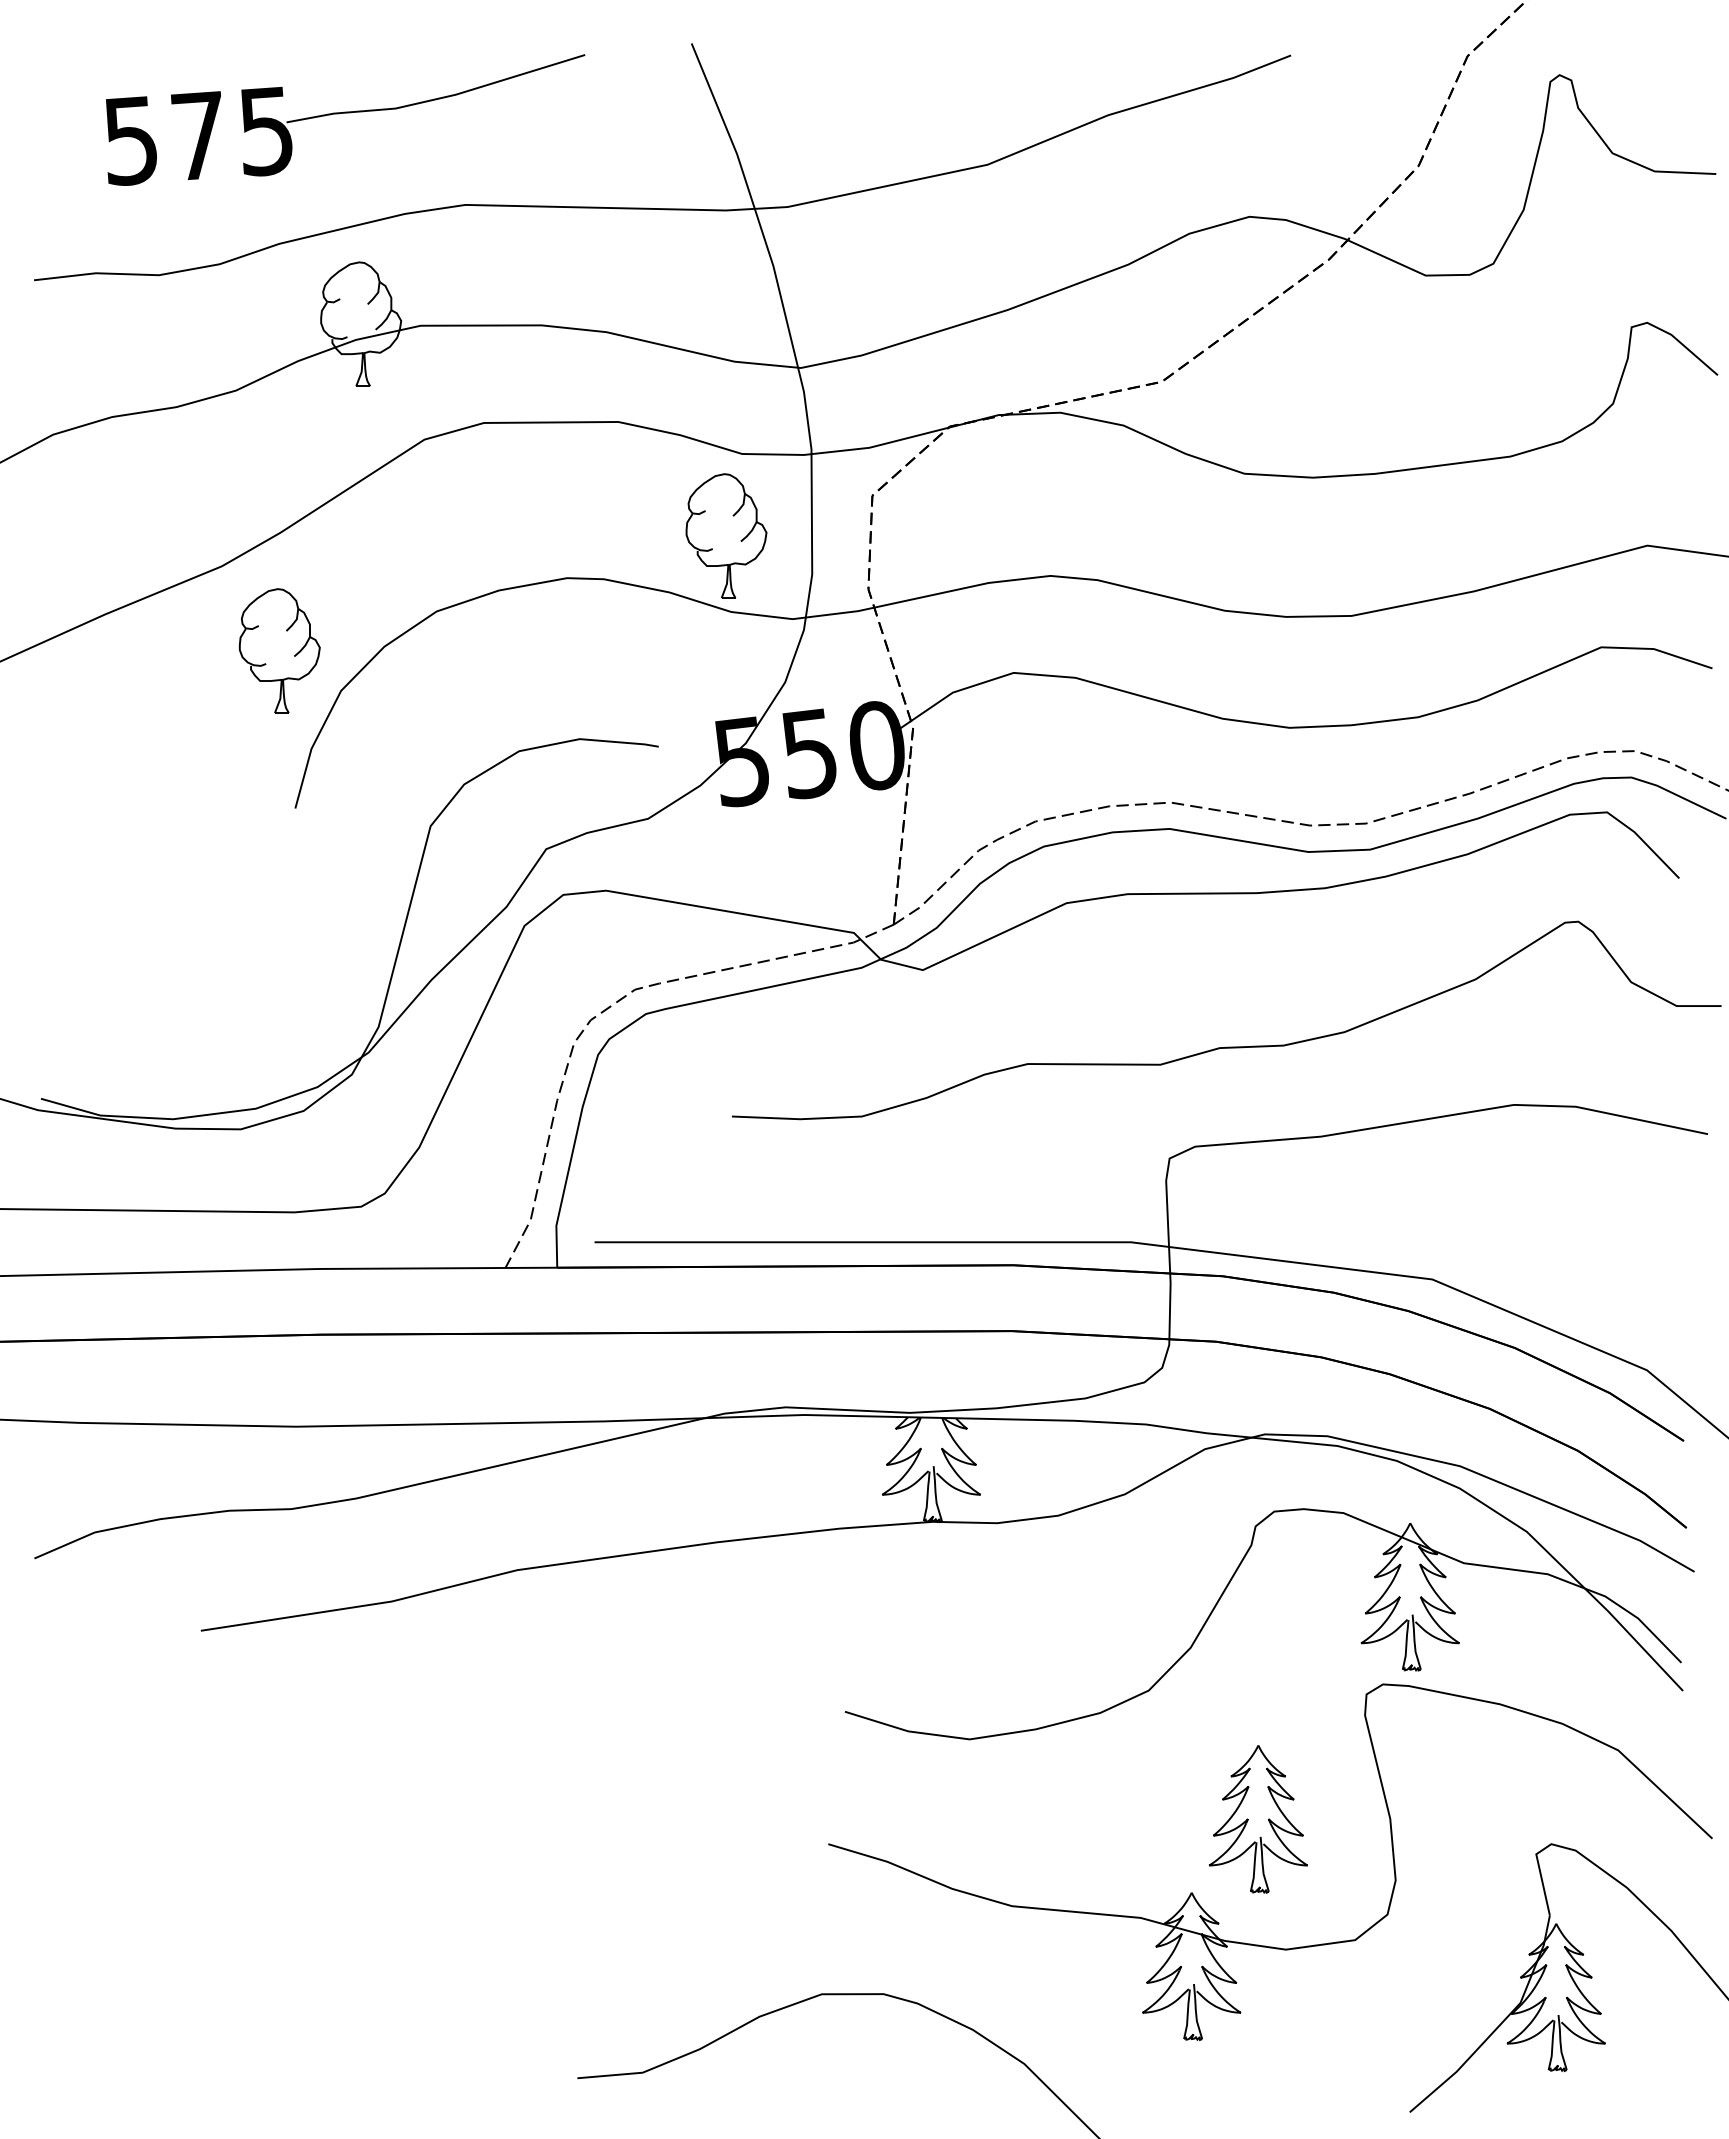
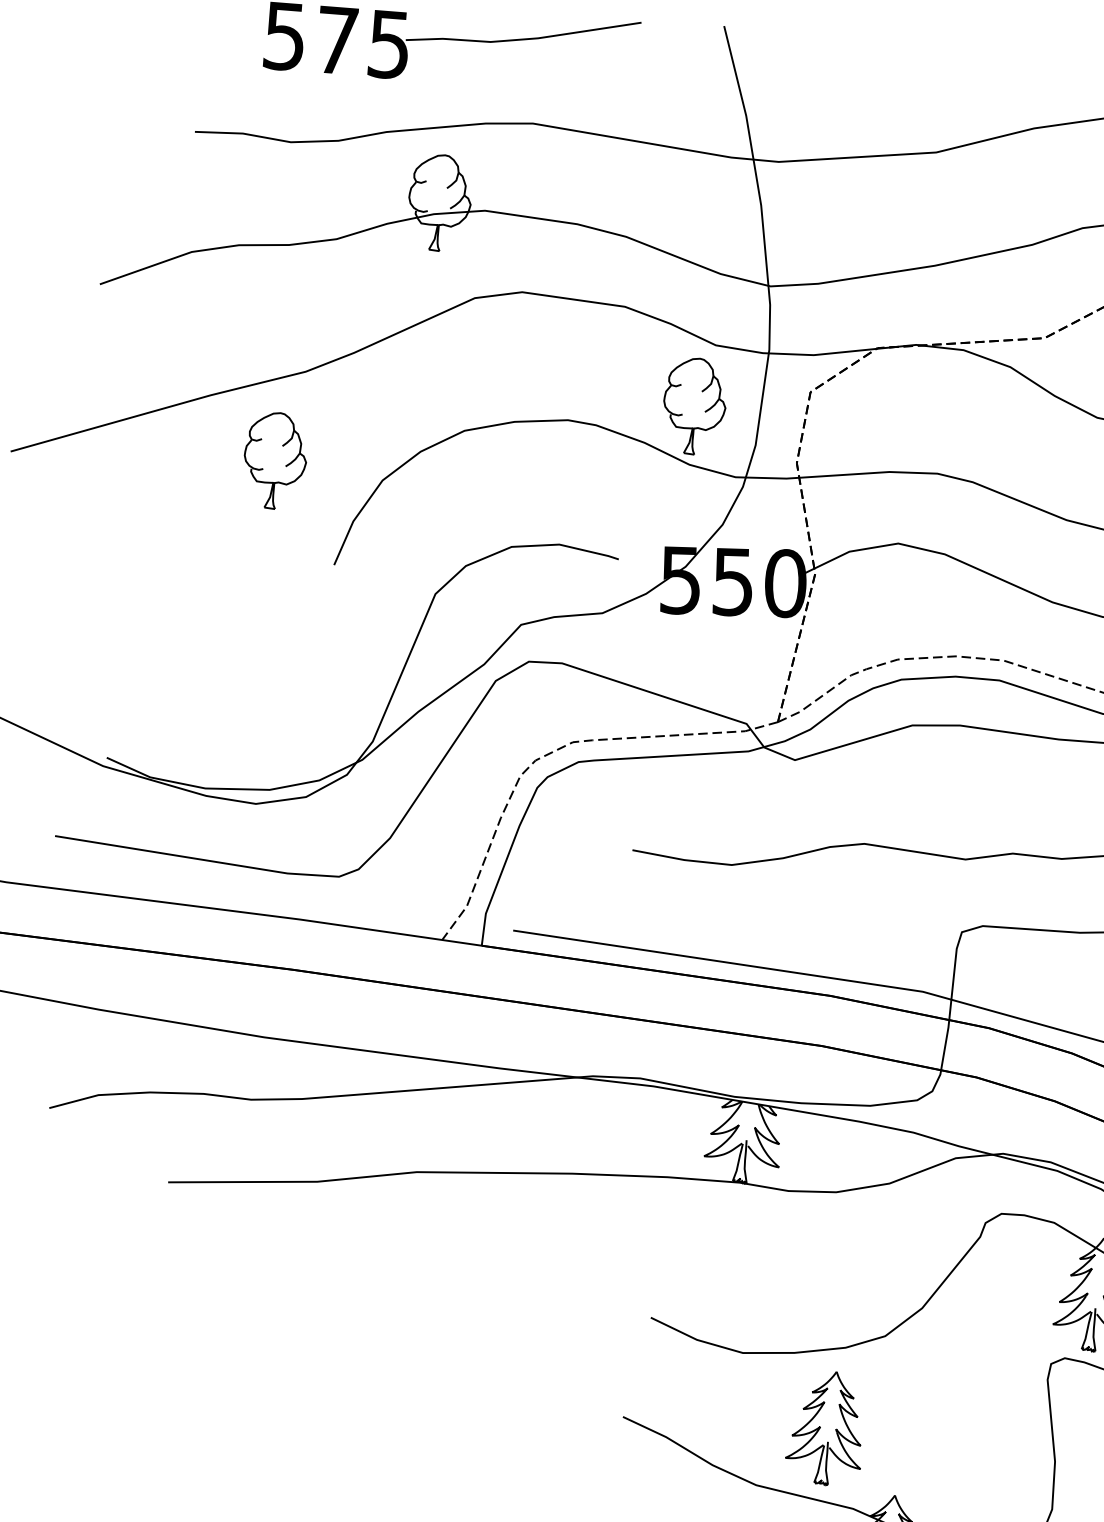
part: (279, 650) -> (275, 460), moved
part: (1258, 1819) -> (828, 1428), moved

